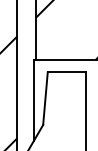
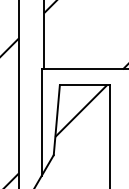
hatch: (63, 91) -> (80, 110), added

